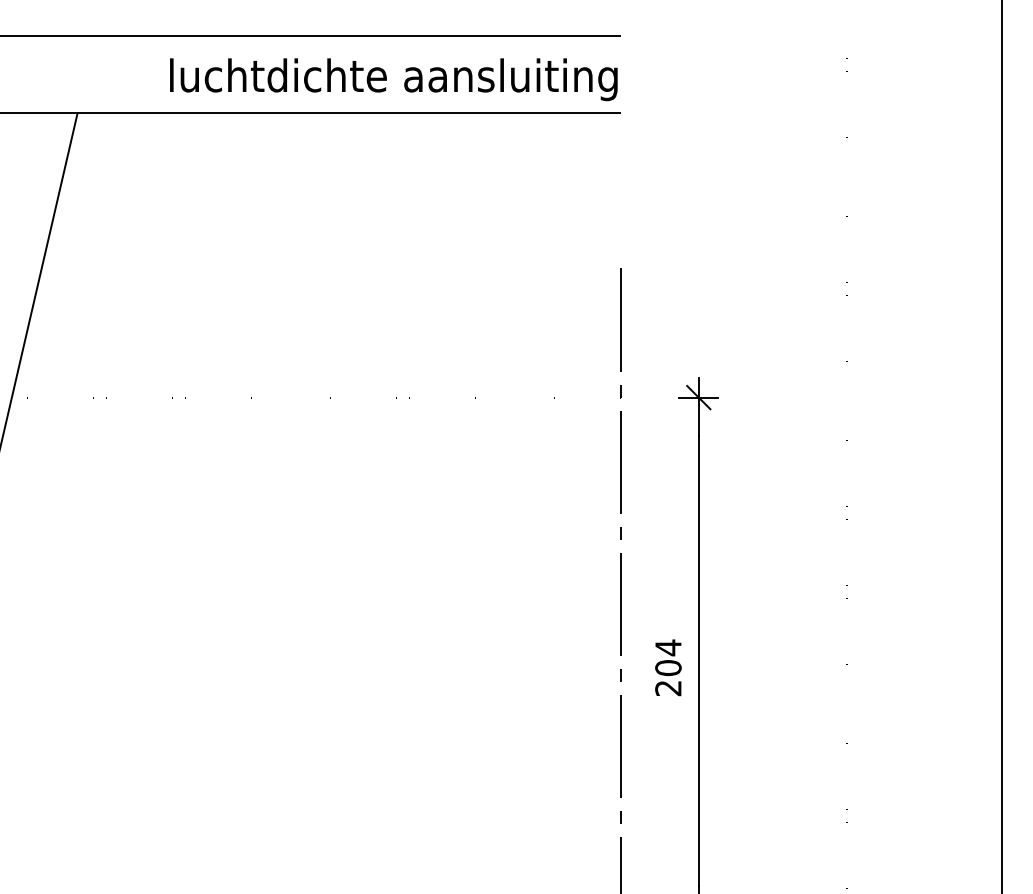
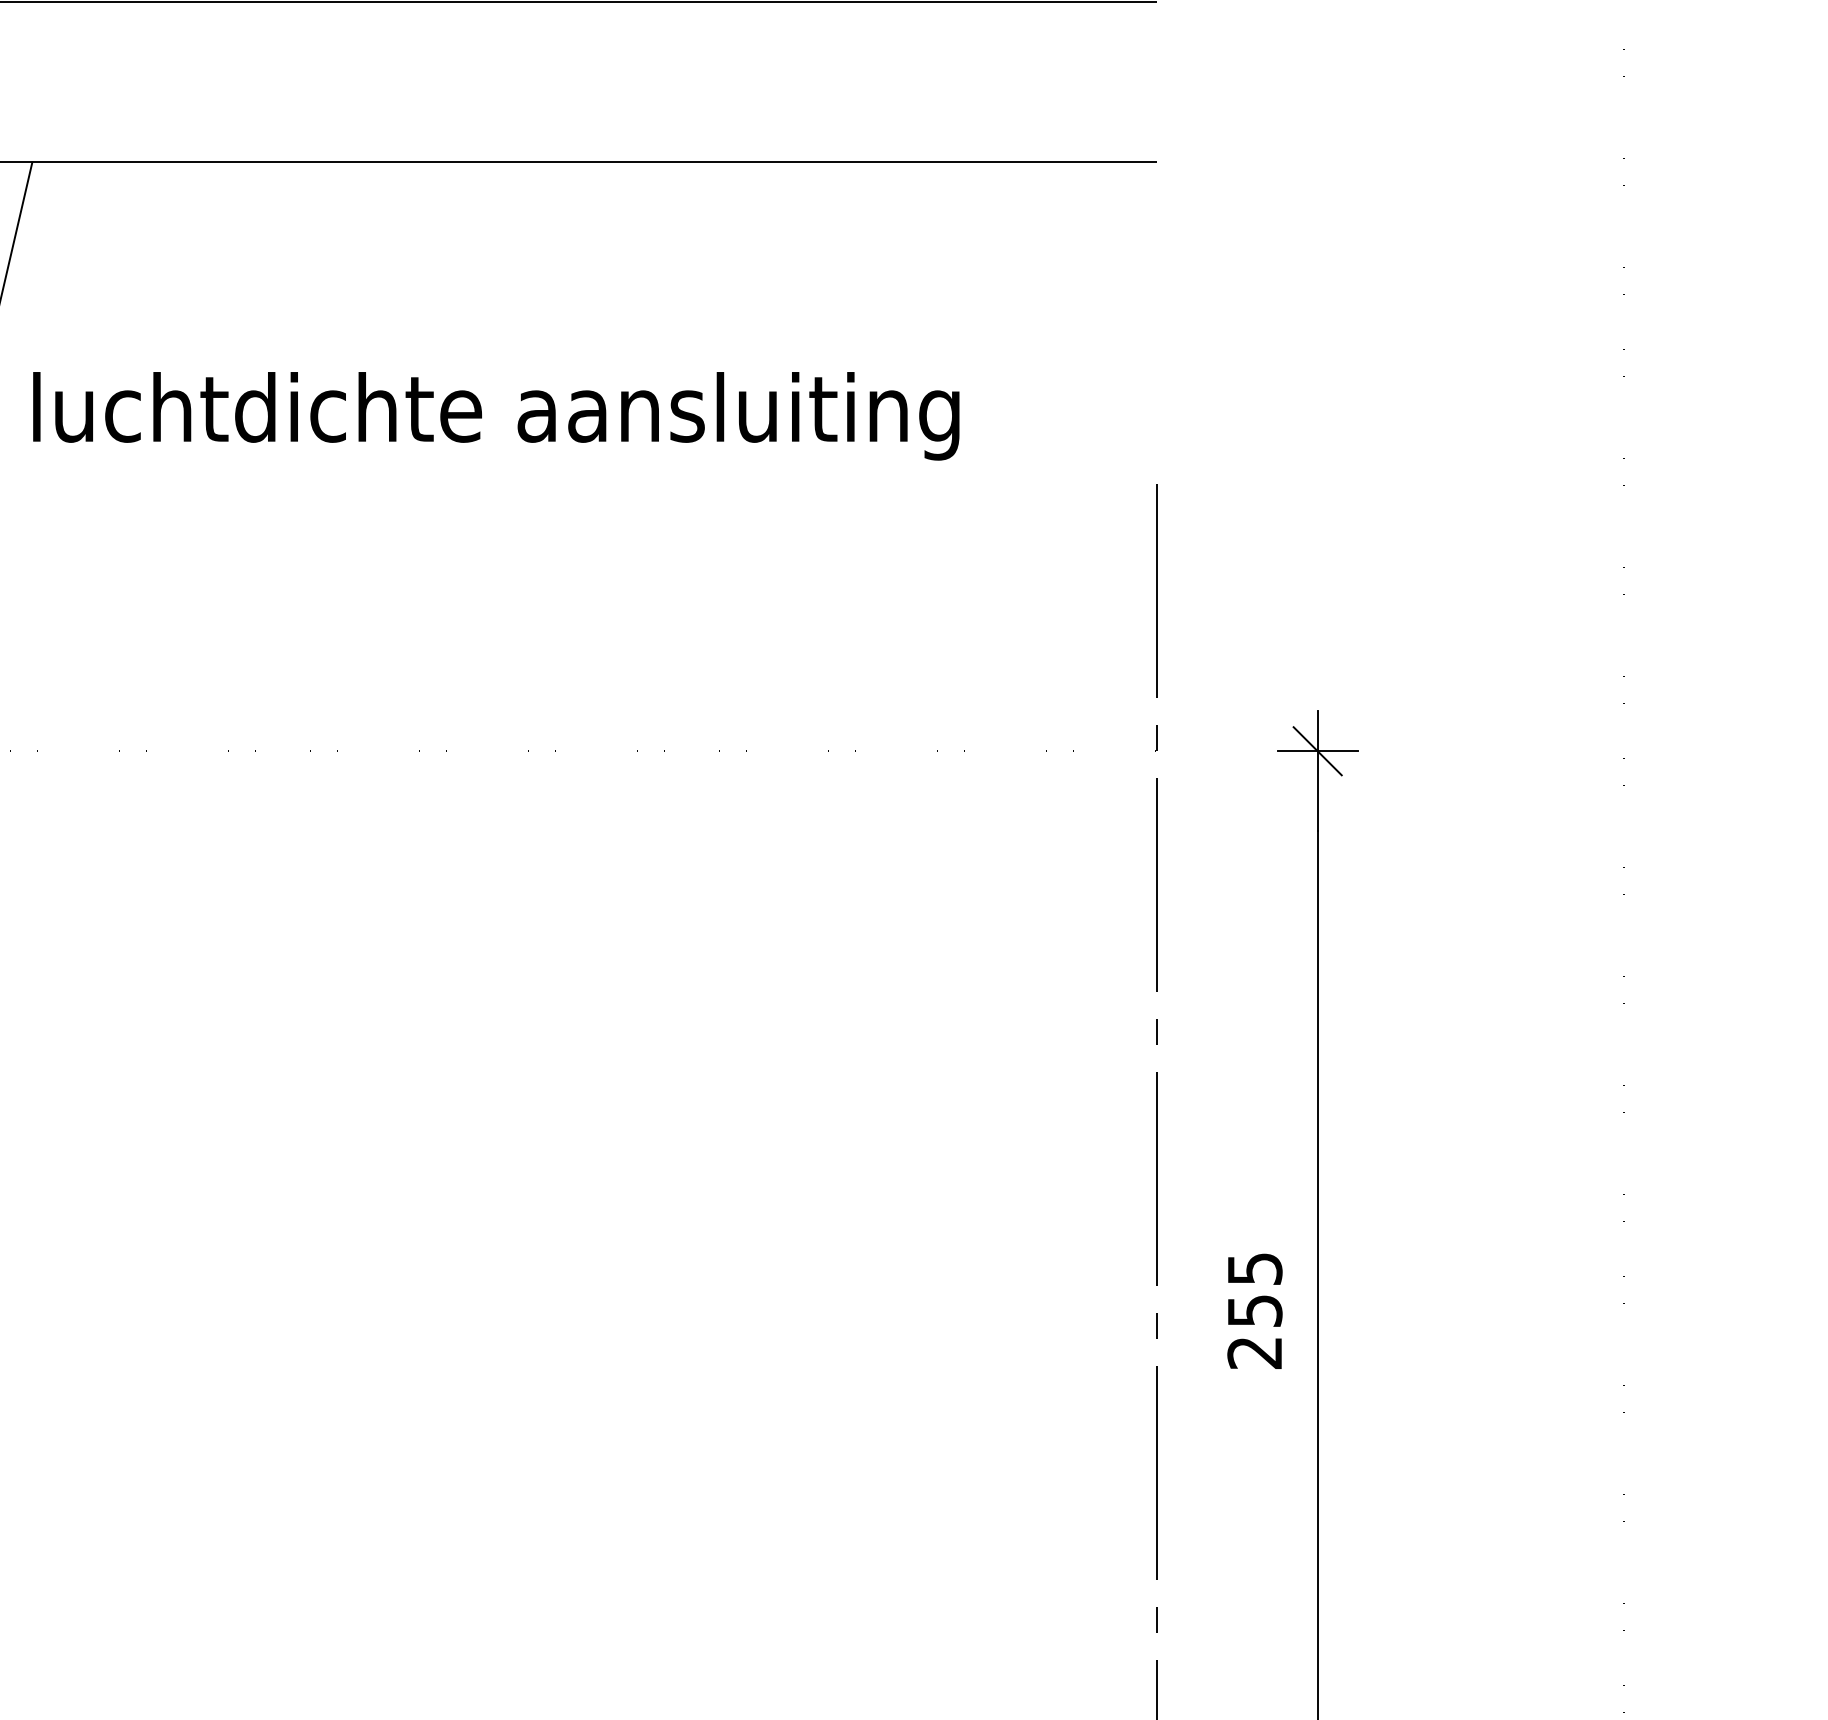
text: (393, 79) -> (495, 415), moved
text: (668, 657) -> (1255, 1289), 204 -> 255

